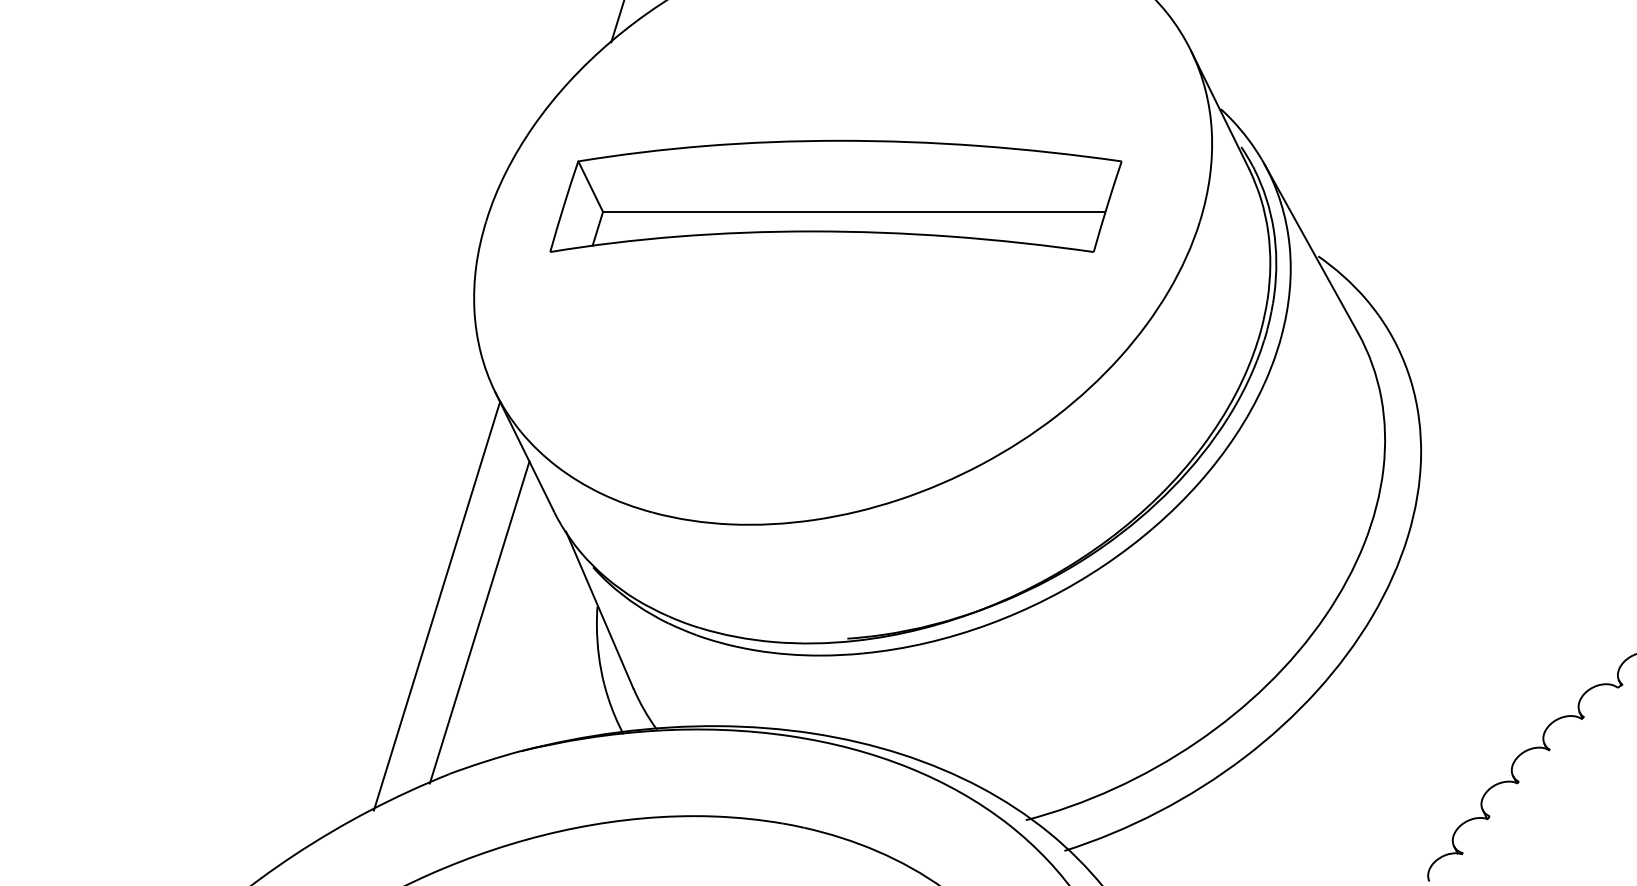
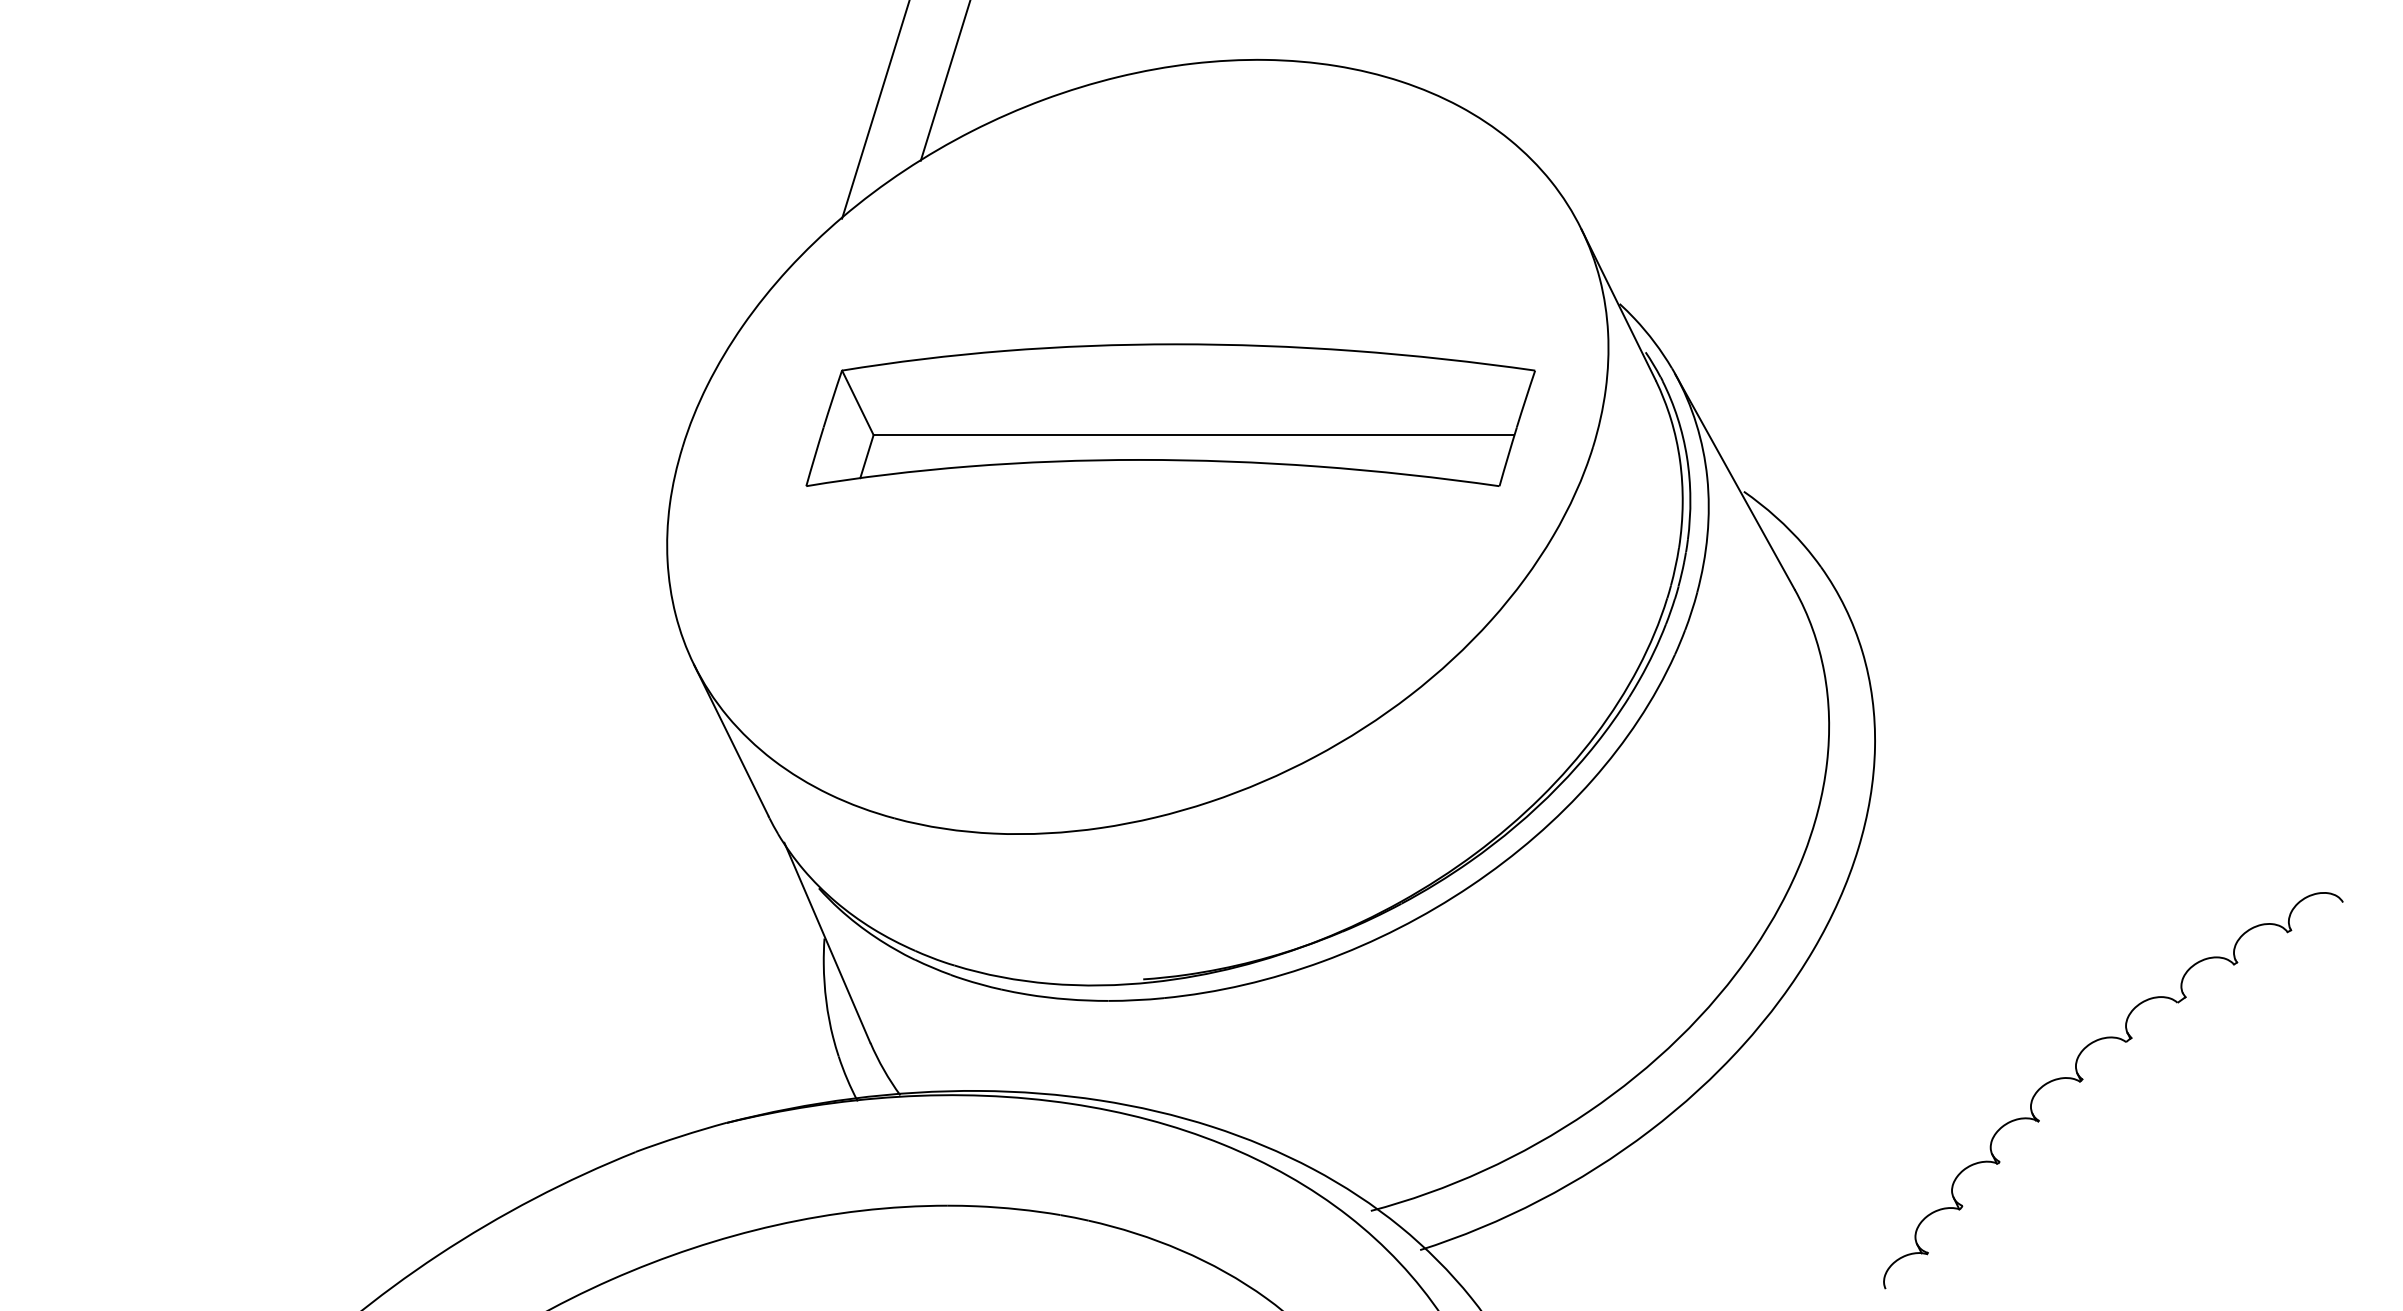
part: (835, 195) -> (1170, 414), moved
line: (436, 605) -> (619, 937), removed
line: (479, 622) -> (673, 958), removed

